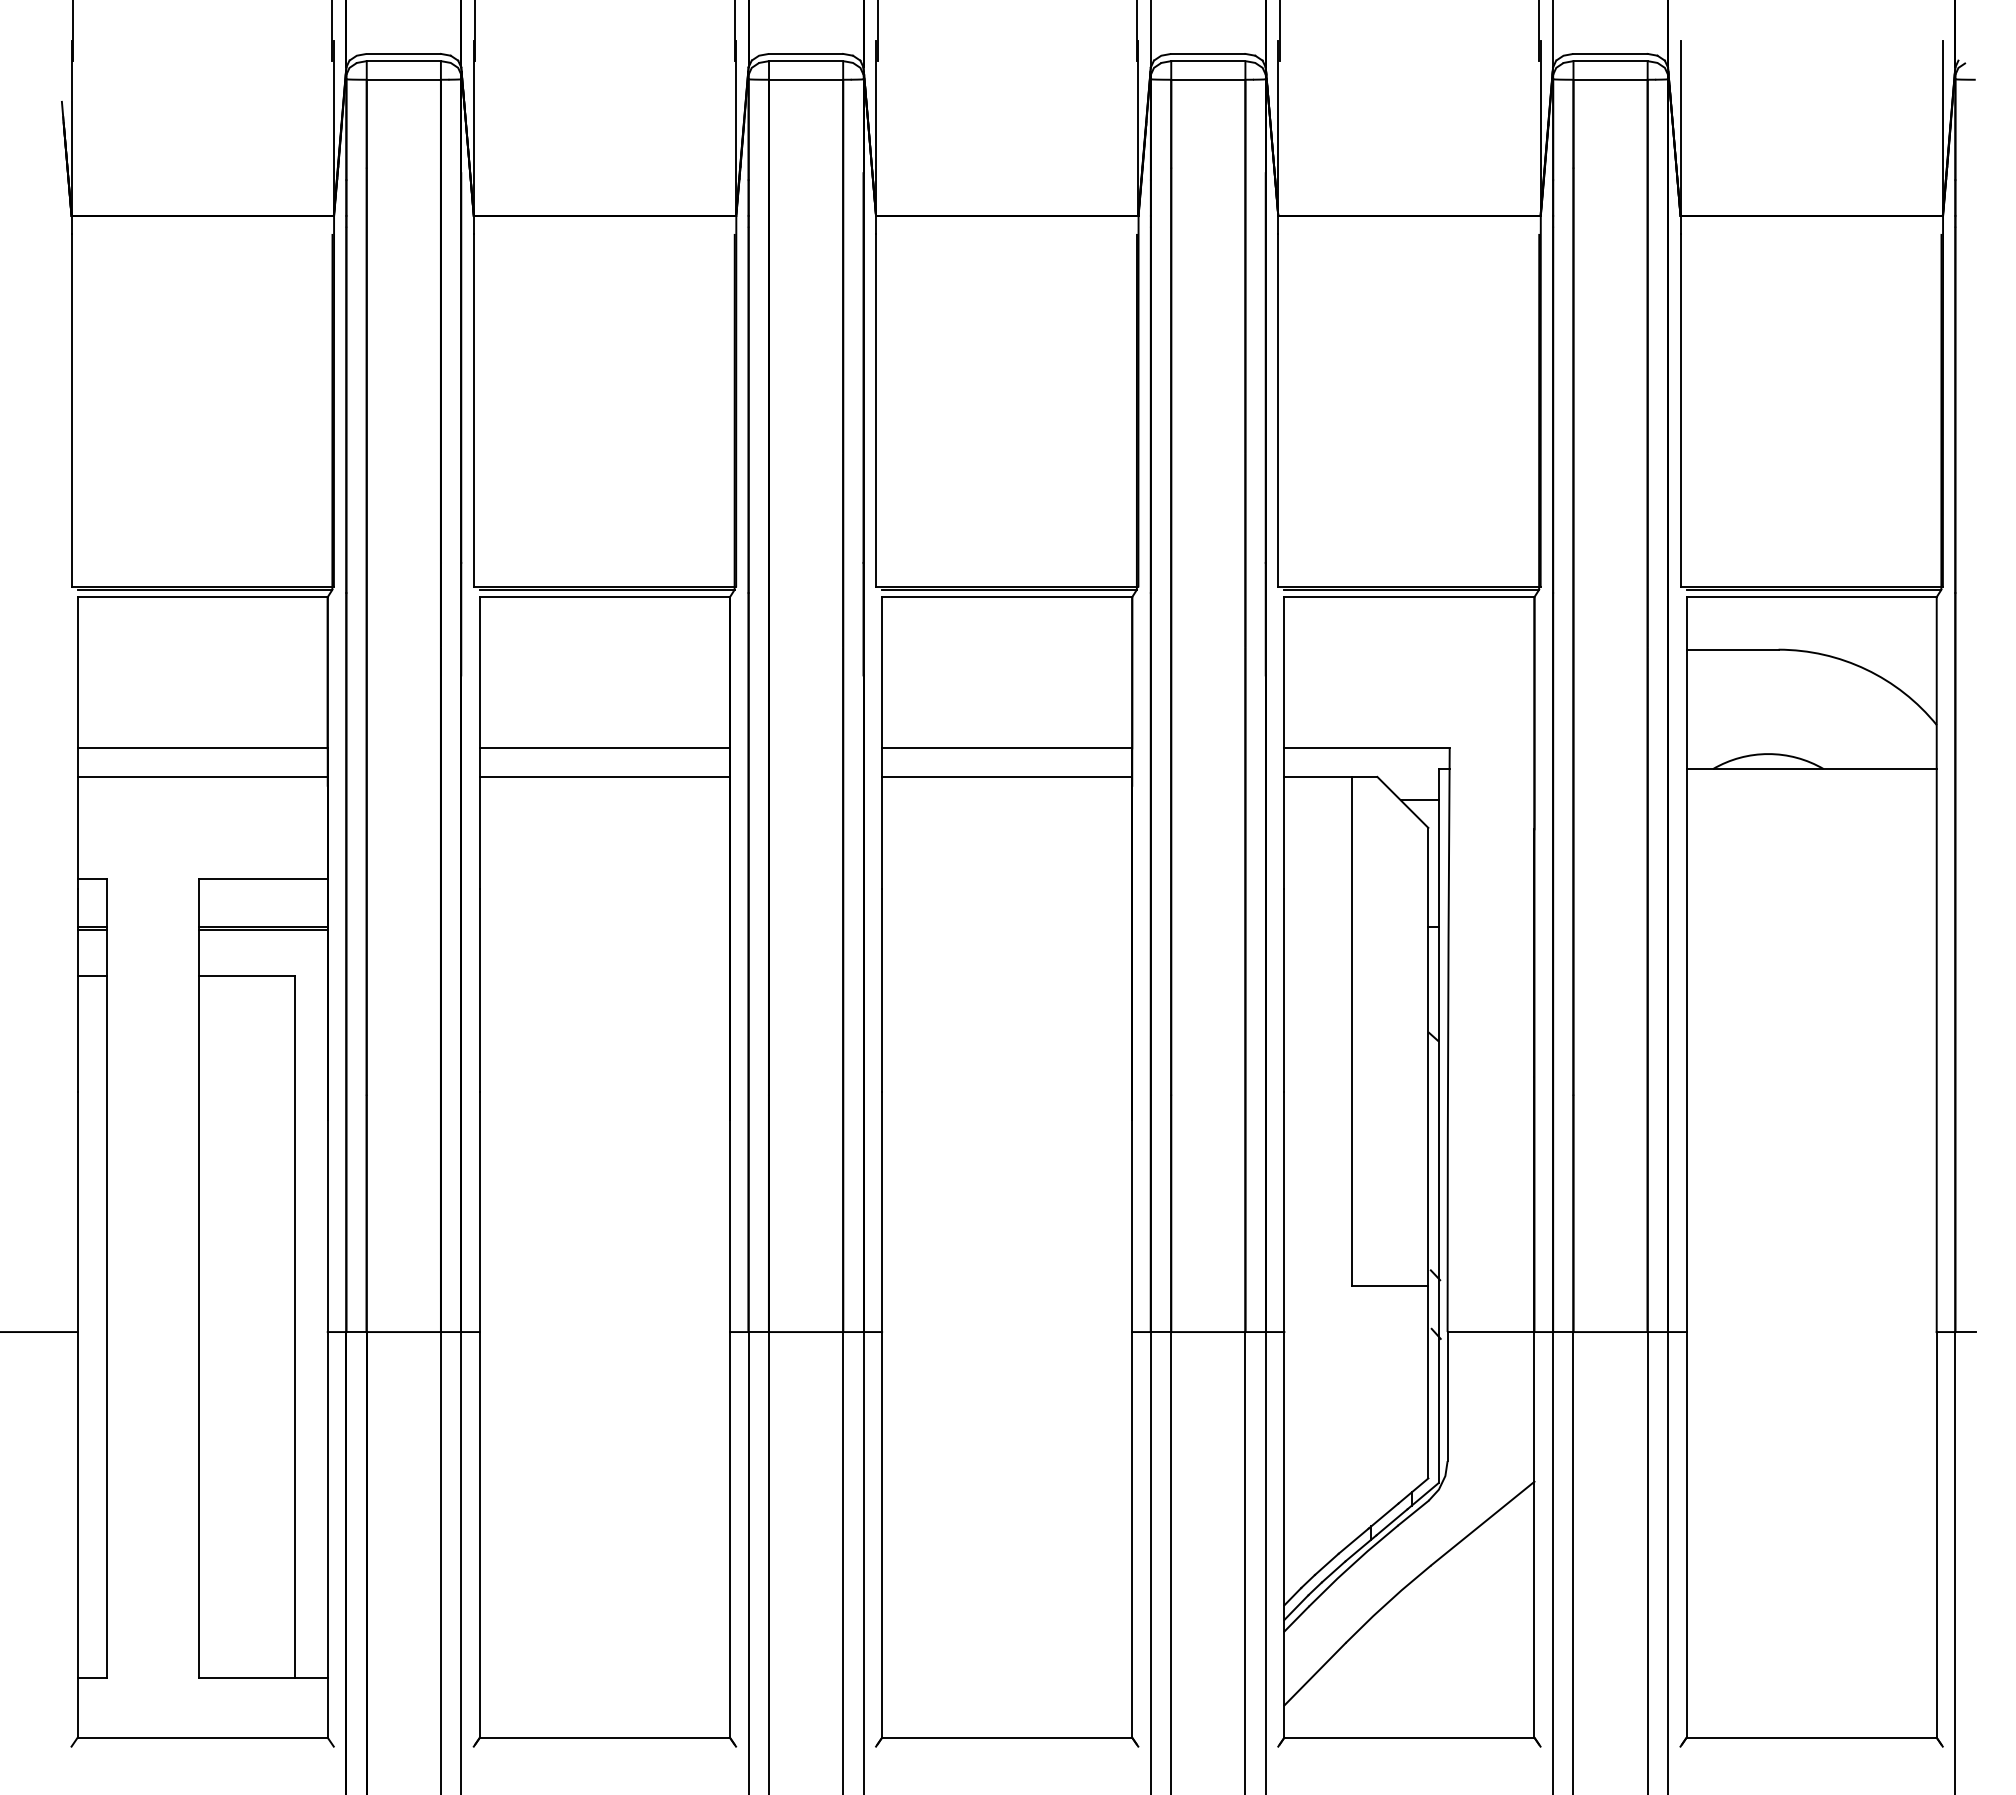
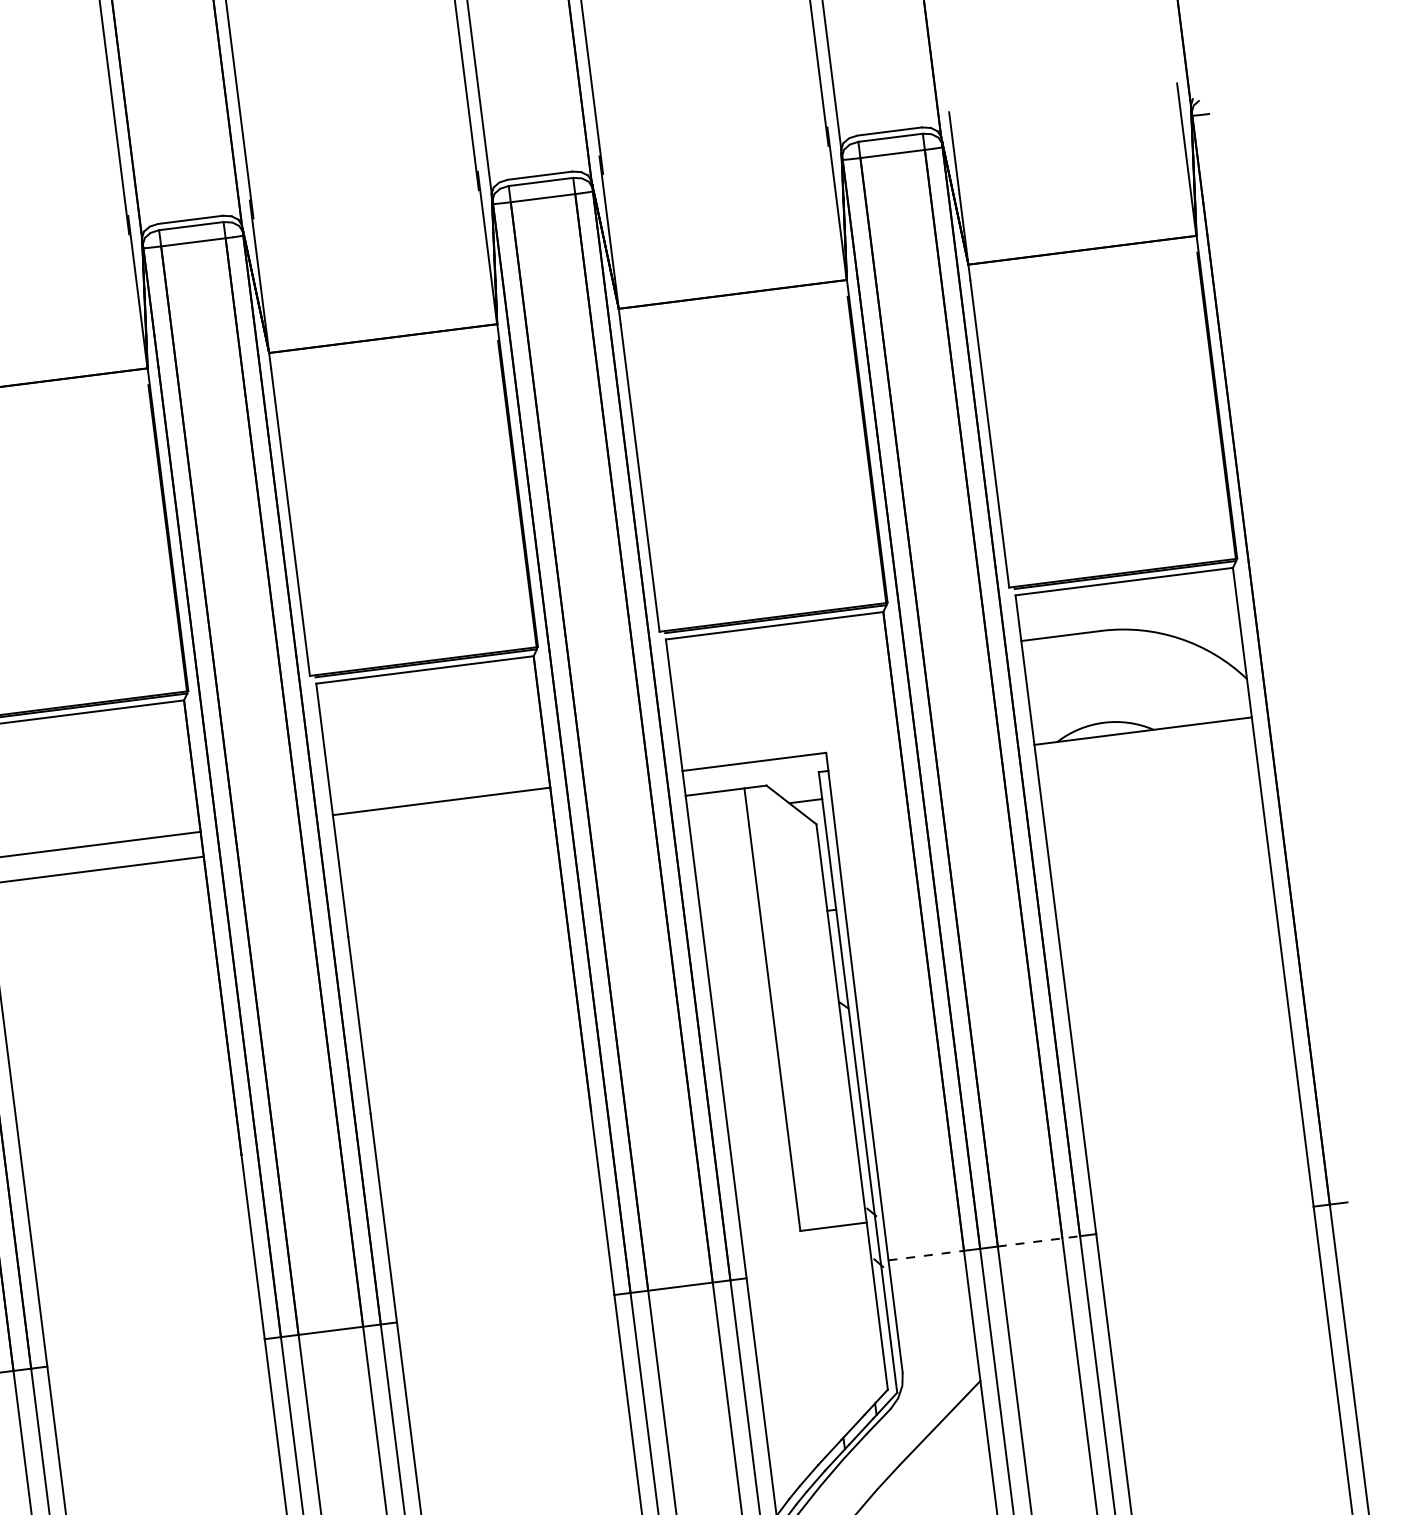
line: (1007, 776) -> (444, 825), removed
line: (1491, 1332) -> (926, 1255), solid -> dashed
line: (1621, 1332) -> (1039, 1241), solid -> dashed

